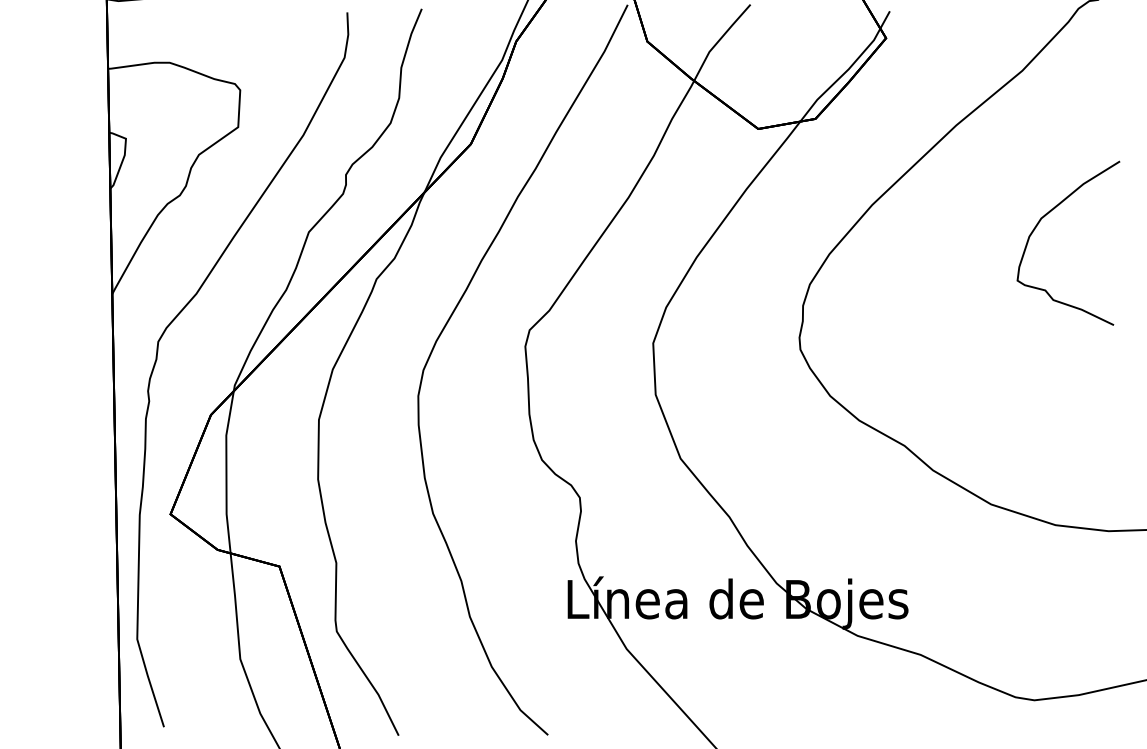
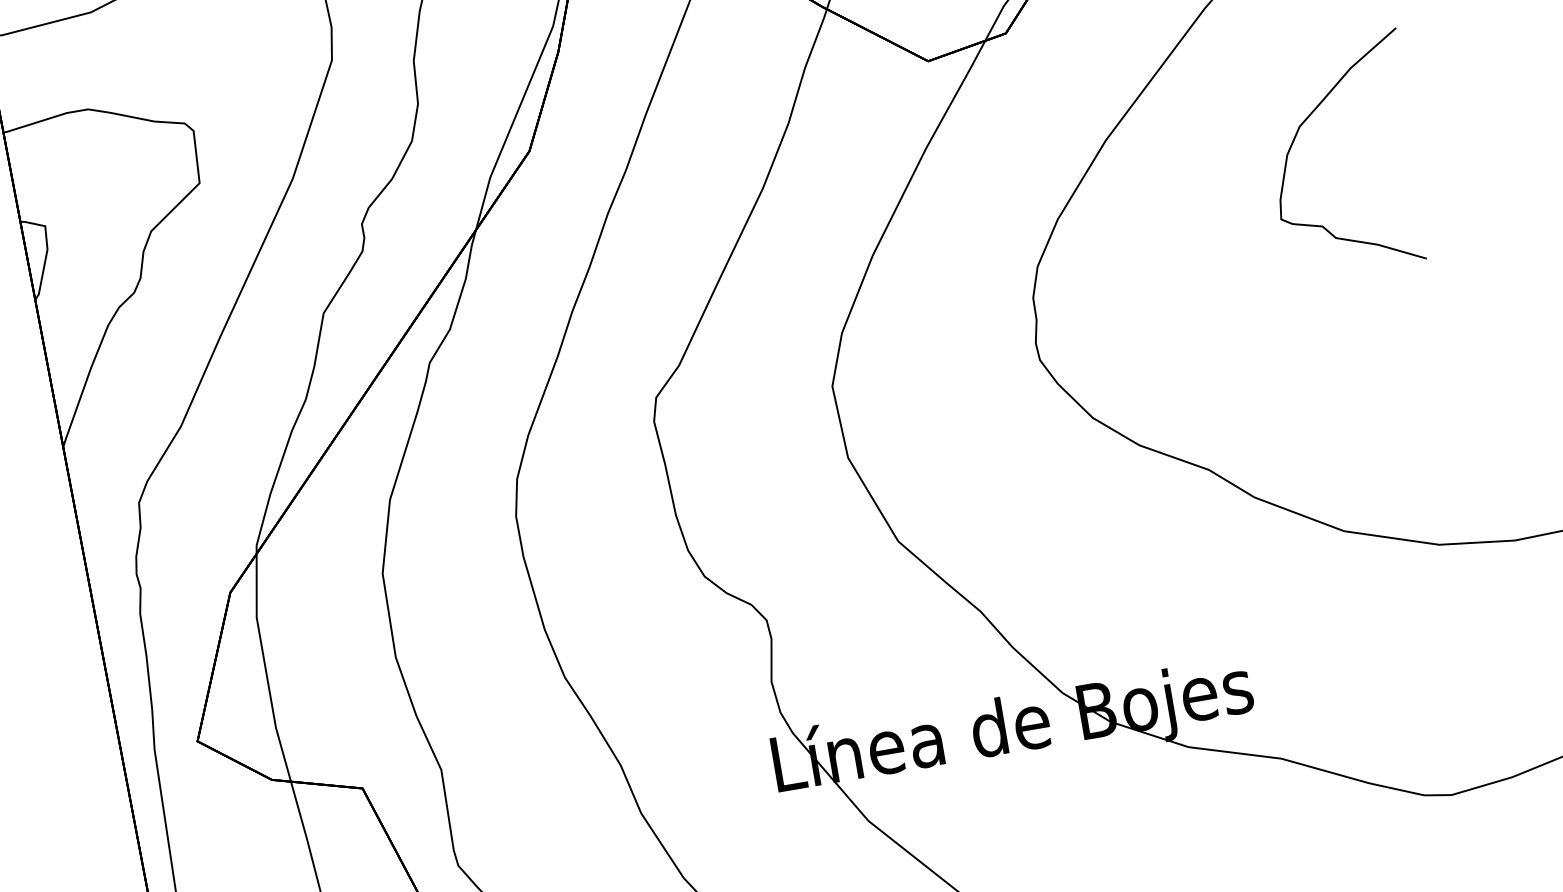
curve: (1044, 217) -> (1303, 124), moved

